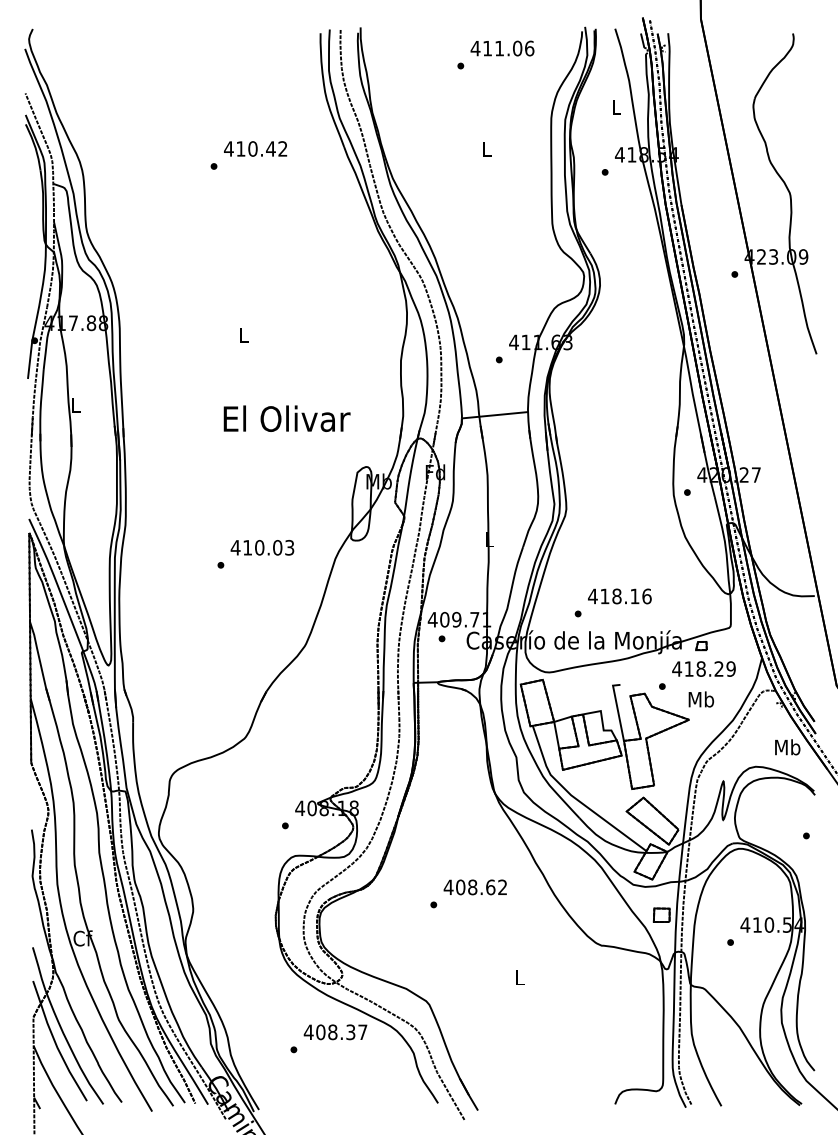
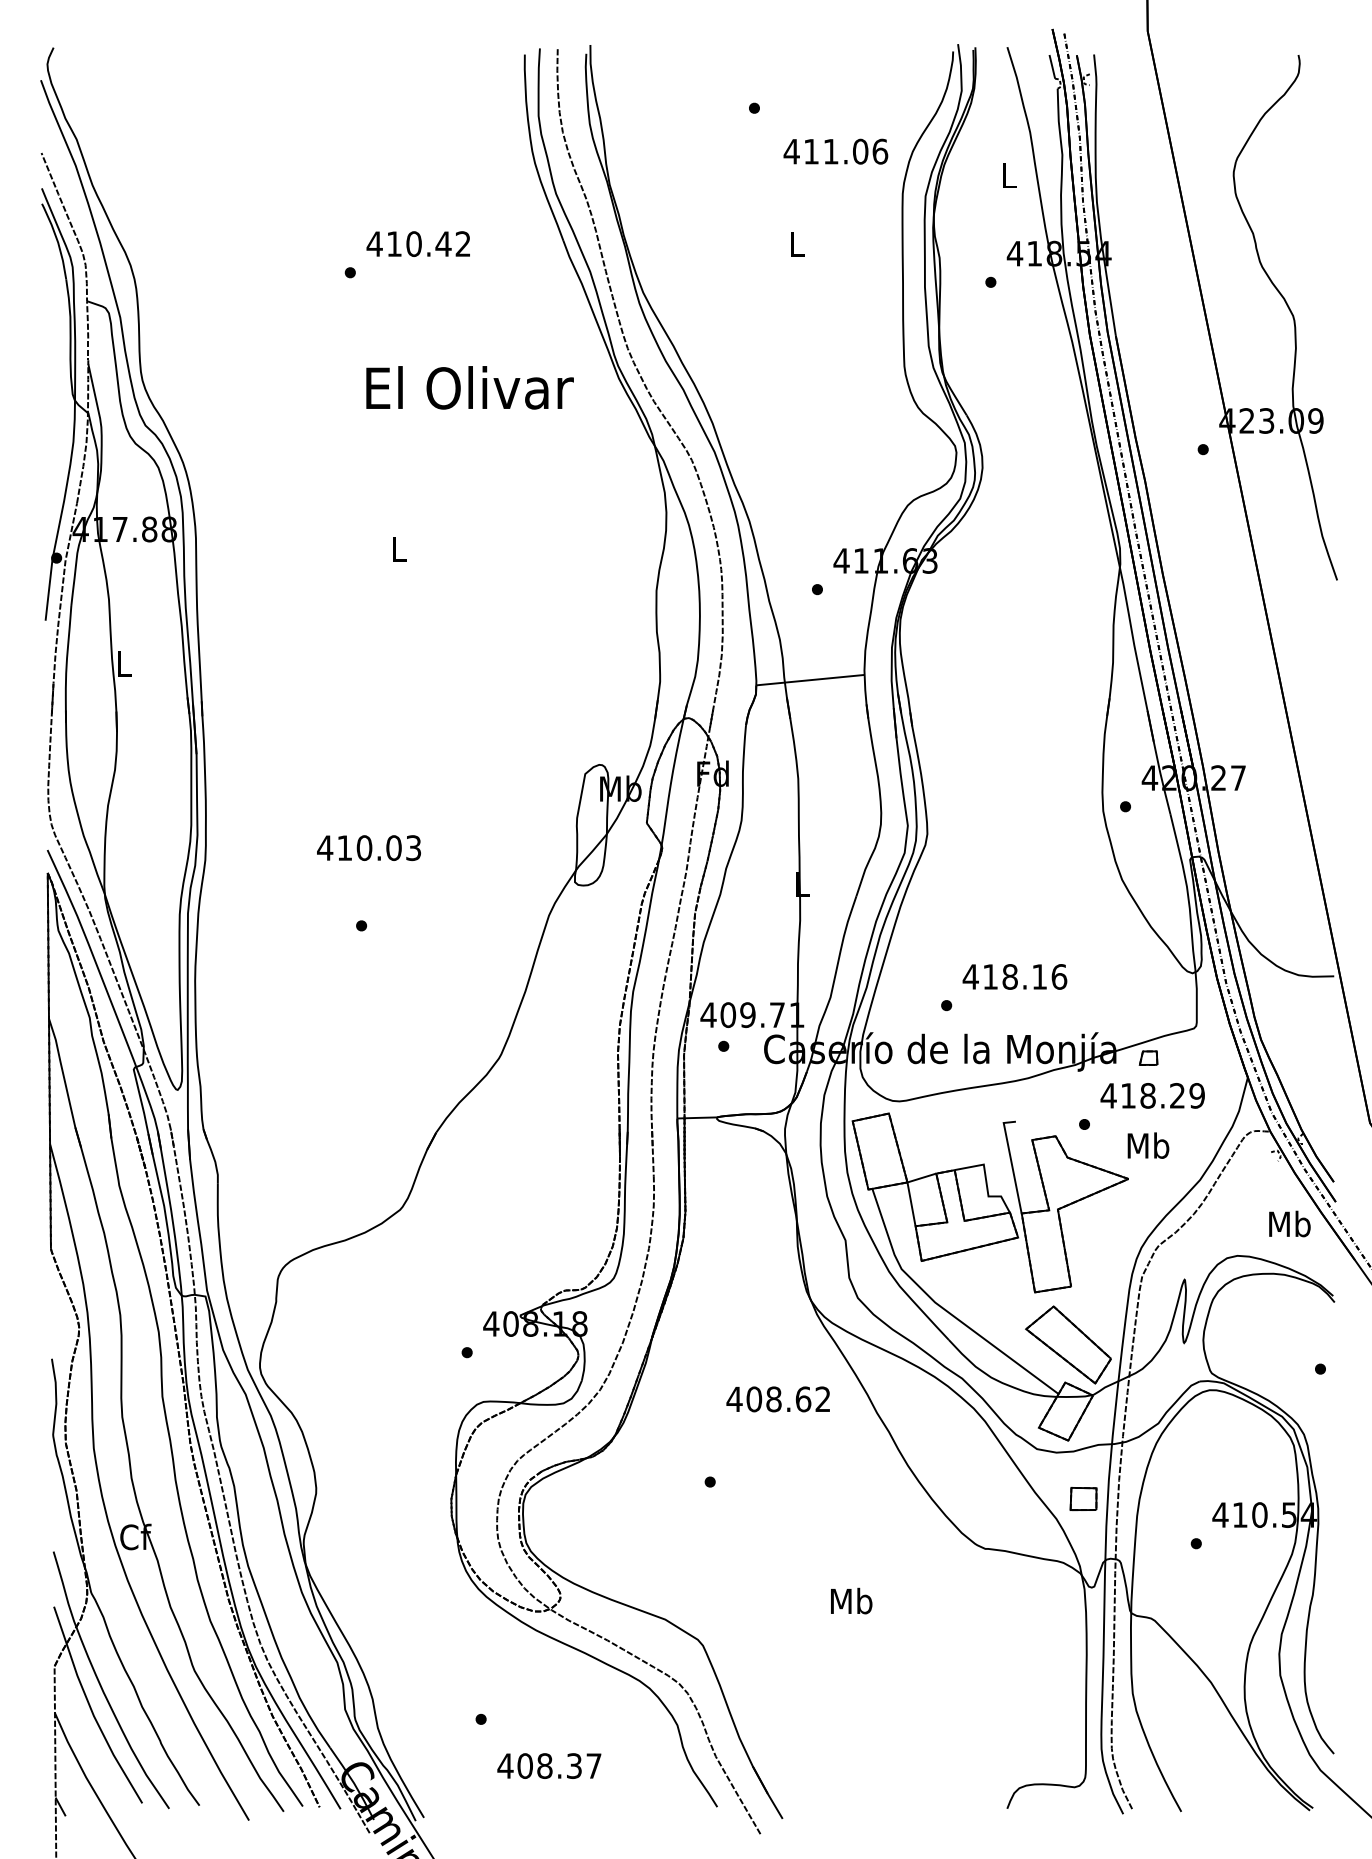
text: (502, 48) -> (835, 151), moved
text: (286, 418) -> (469, 387), moved
text: (262, 547) -> (369, 847), moved
text: (474, 887) -> (776, 1399), moved
text: (519, 977) -> (850, 1600), L -> Mb
text: (335, 1032) -> (549, 1766), moved

